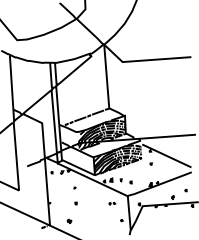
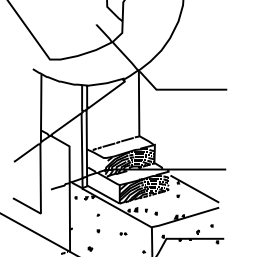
part: (112, 203) -> (123, 233), moved

